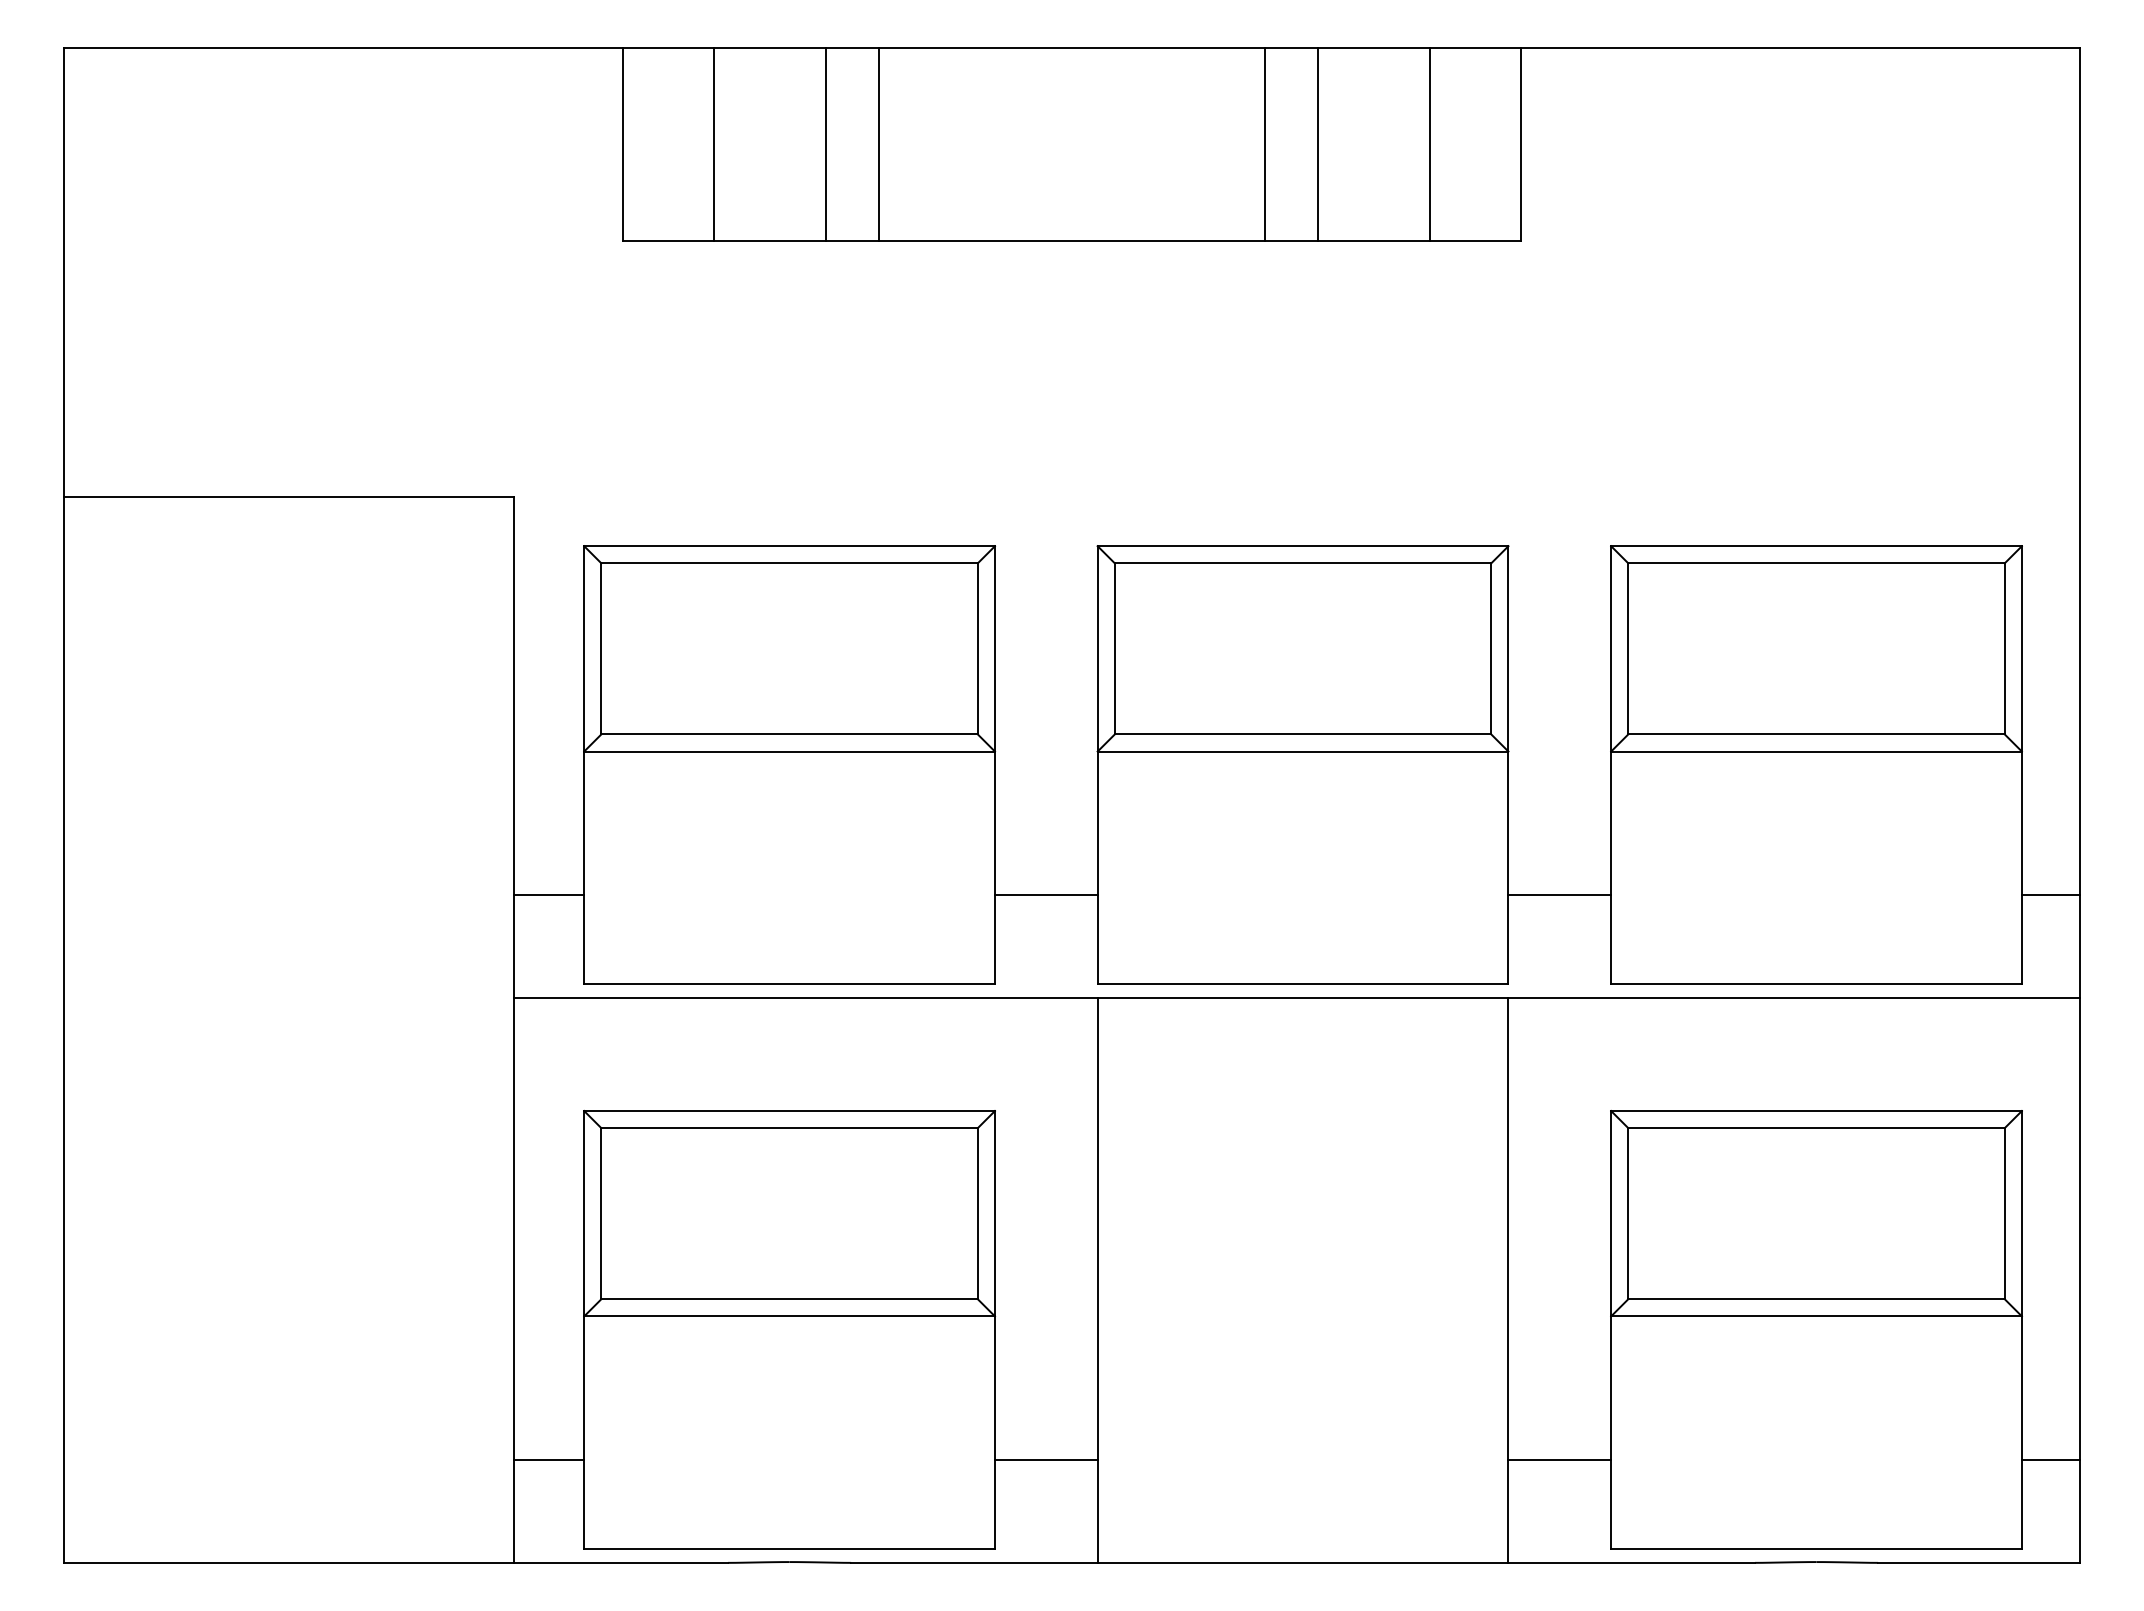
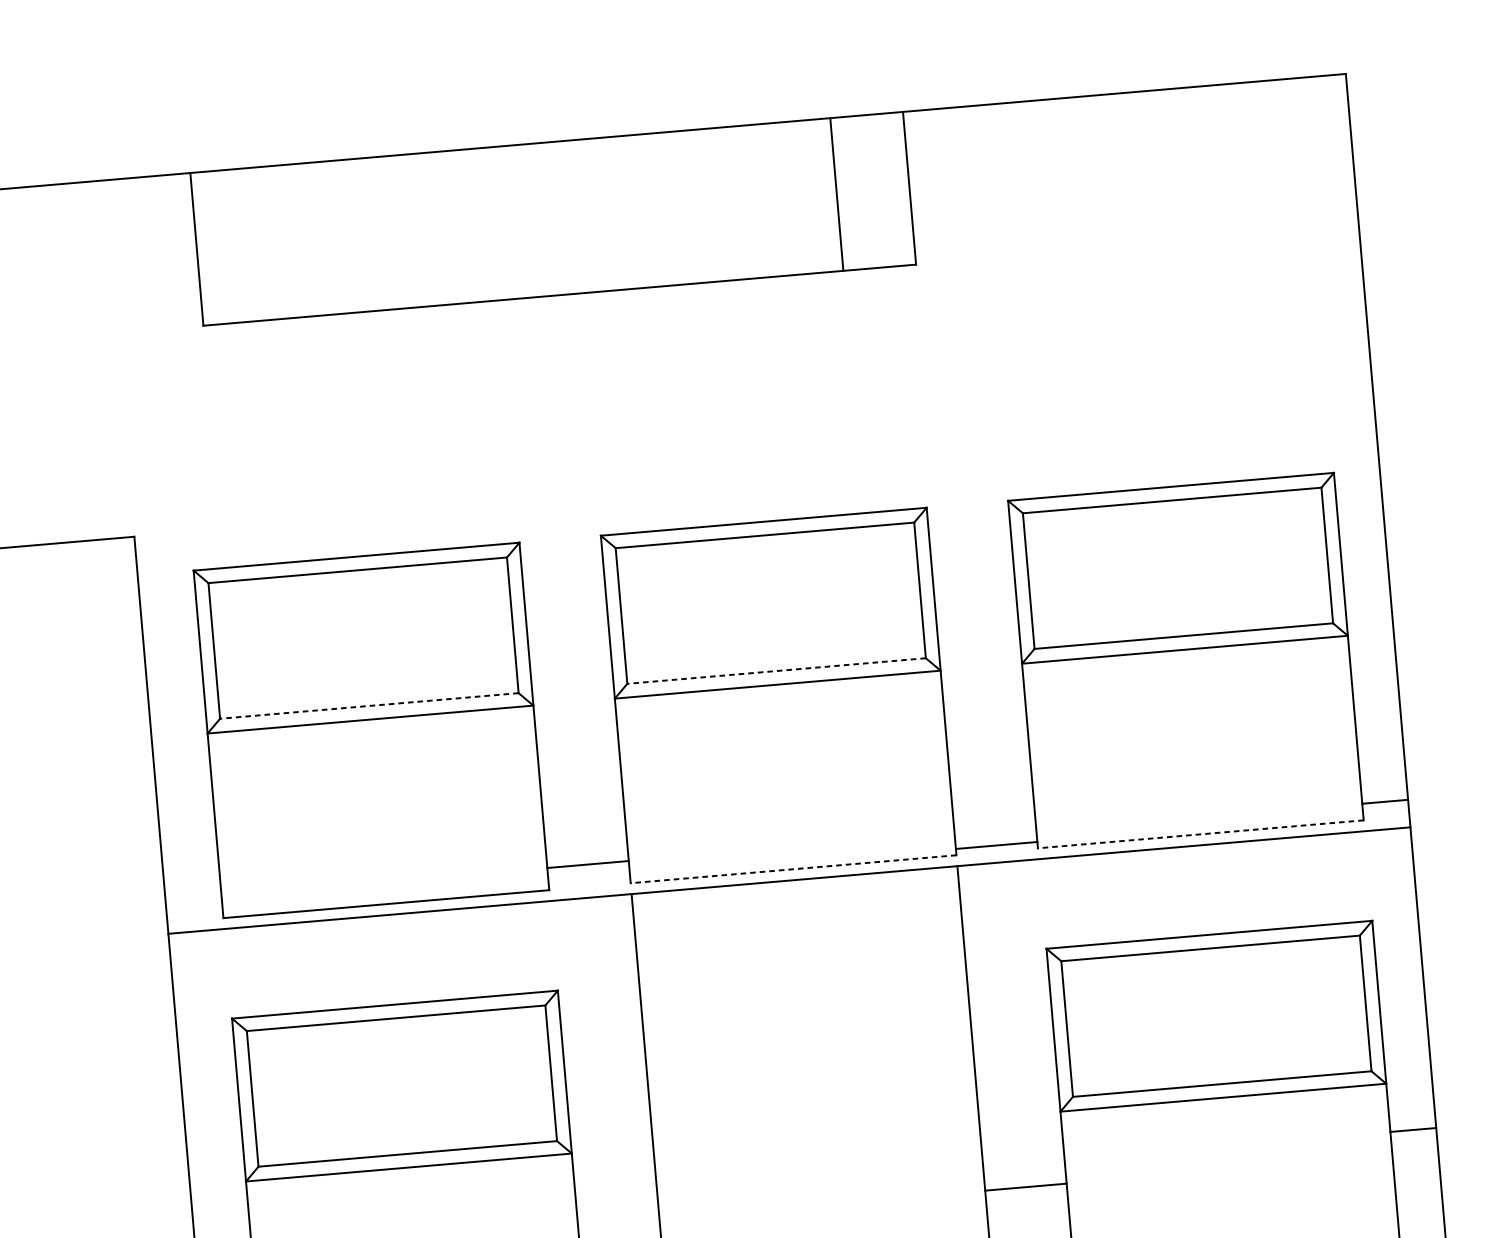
line: (714, 144) -> (269, 243), removed
line: (826, 144) -> (358, 235), removed
line: (879, 144) -> (400, 231), removed
line: (1264, 144) -> (705, 205), removed
line: (1317, 144) -> (747, 202), removed
line: (789, 734) -> (369, 706), solid -> dashed
line: (1302, 734) -> (776, 671), solid -> dashed
line: (548, 895) -> (189, 850), removed
line: (1045, 895) -> (587, 864), moved
line: (1559, 895) -> (996, 845), moved
line: (2050, 895) -> (1384, 801), moved
line: (1302, 984) -> (793, 869), solid -> dashed
line: (1816, 984) -> (1200, 834), solid -> dashed
line: (1559, 1460) -> (1025, 1187), moved
line: (2050, 1460) -> (1413, 1130), moved

